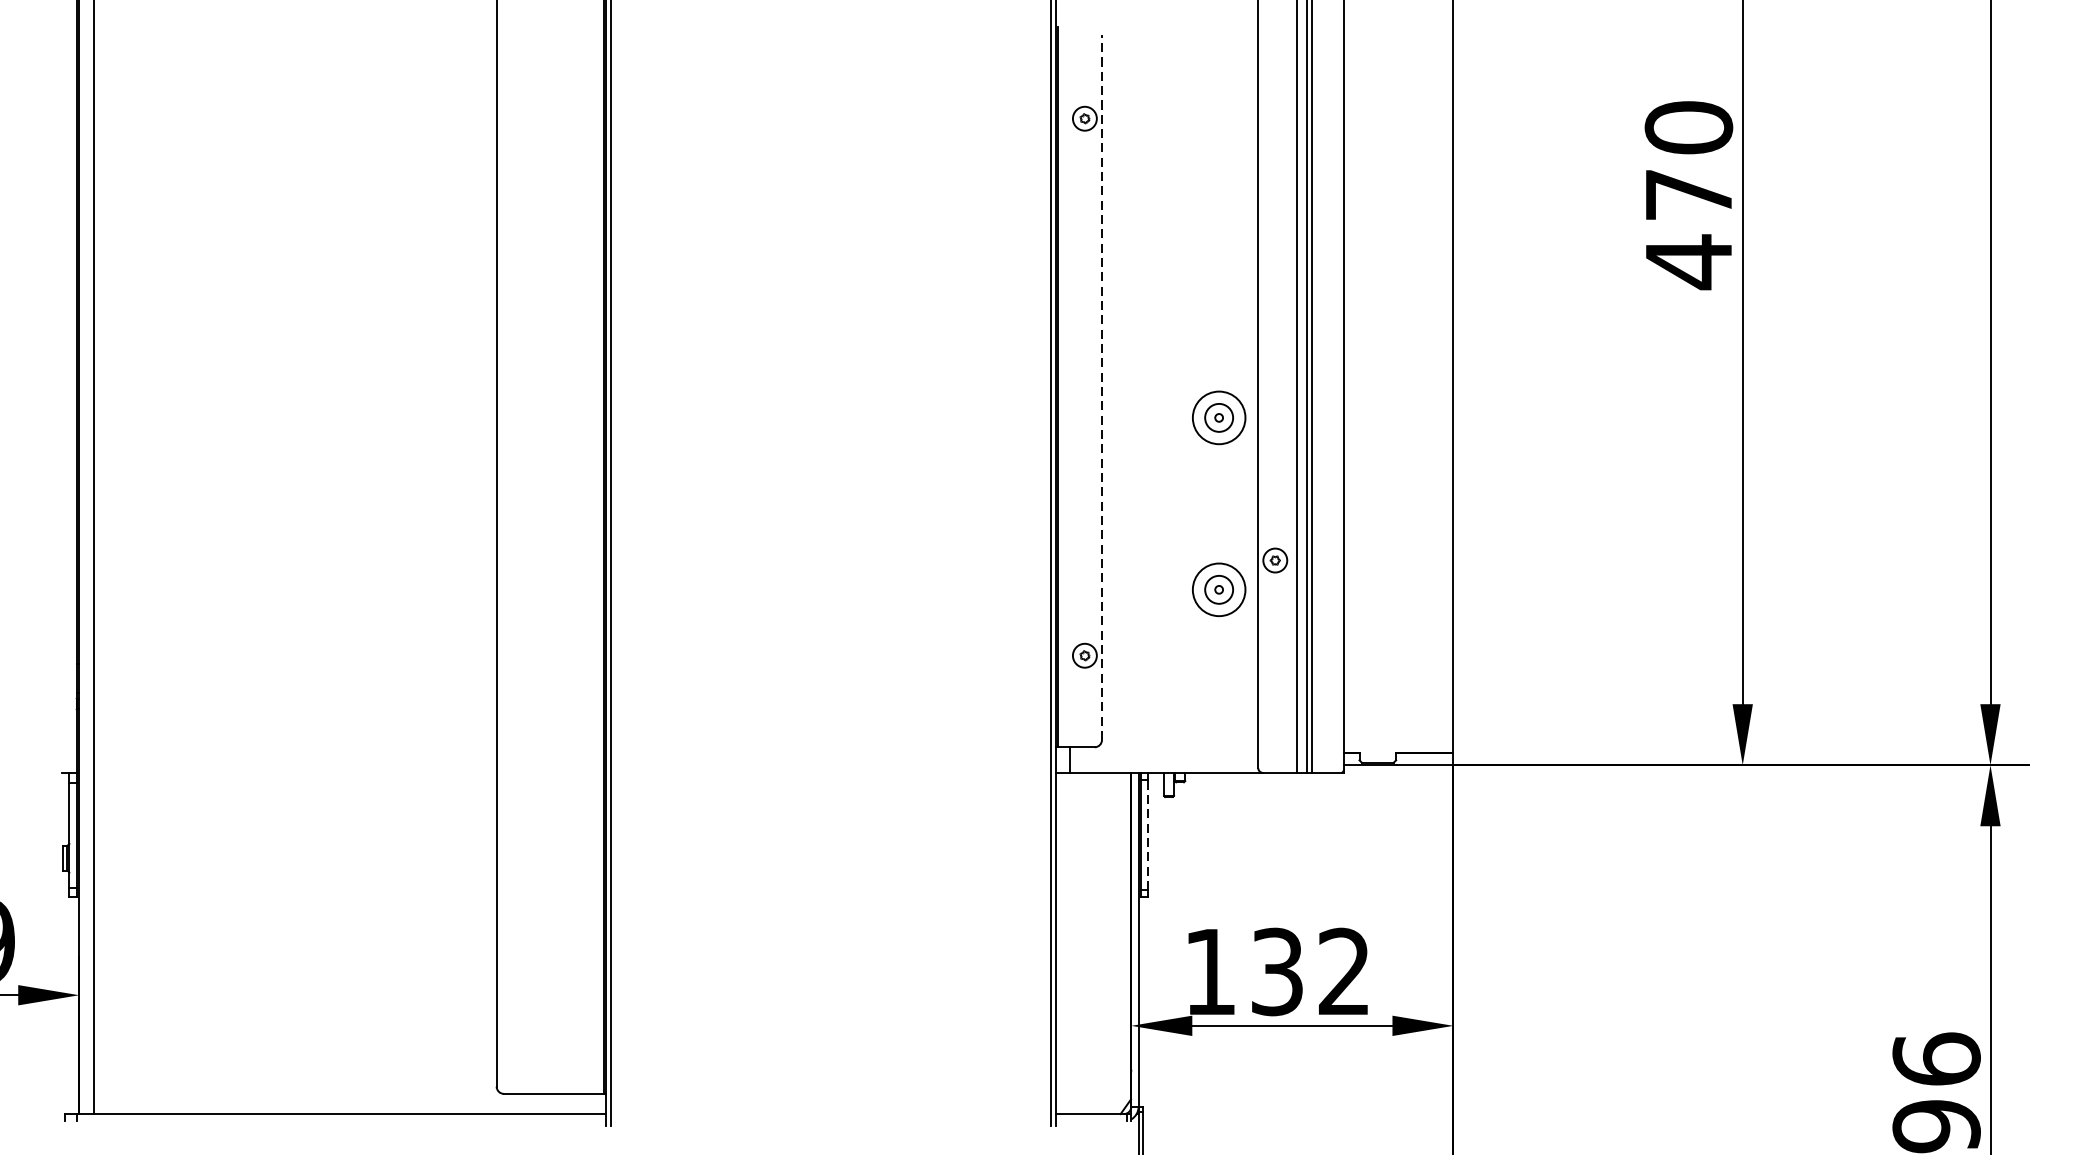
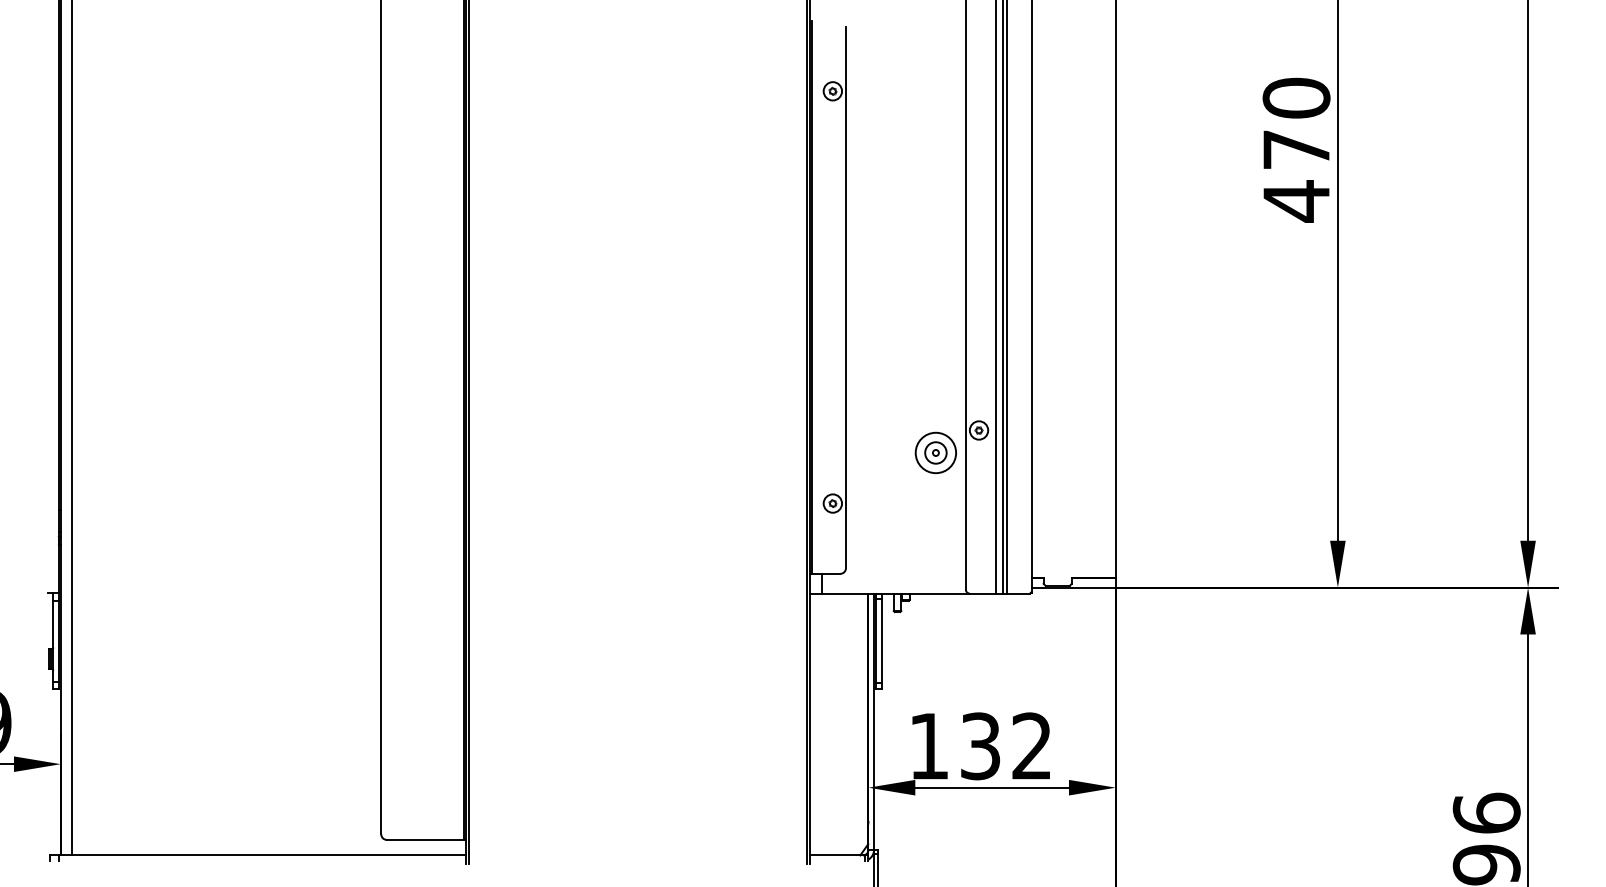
line: (1101, 387) -> (845, 297), dashed -> solid
part: (1218, 417) -> (935, 320), removed
line: (1148, 834) -> (881, 640), dashed -> solid

